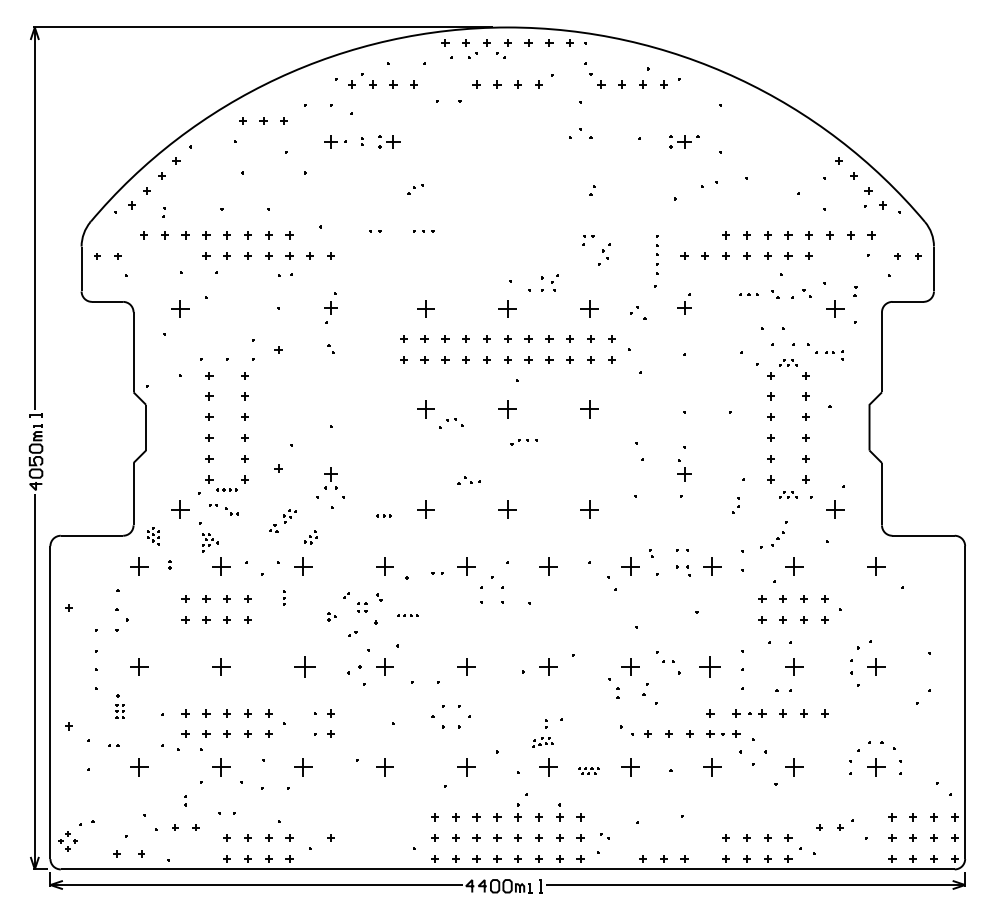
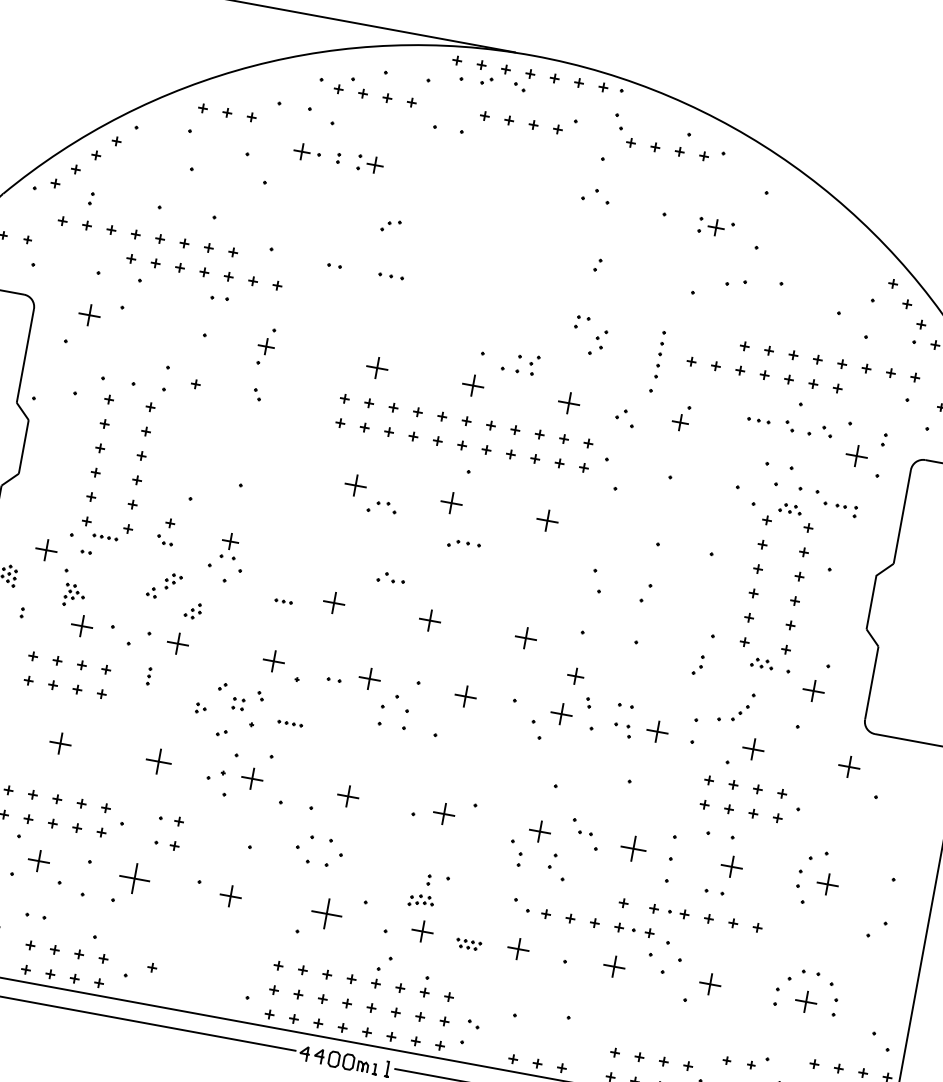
part: (684, 474) -> (575, 676), moved
part: (231, 511) -> (164, 540), moved
part: (303, 767) -> (135, 878), size x1.4
part: (466, 767) -> (326, 914), size x1.4

